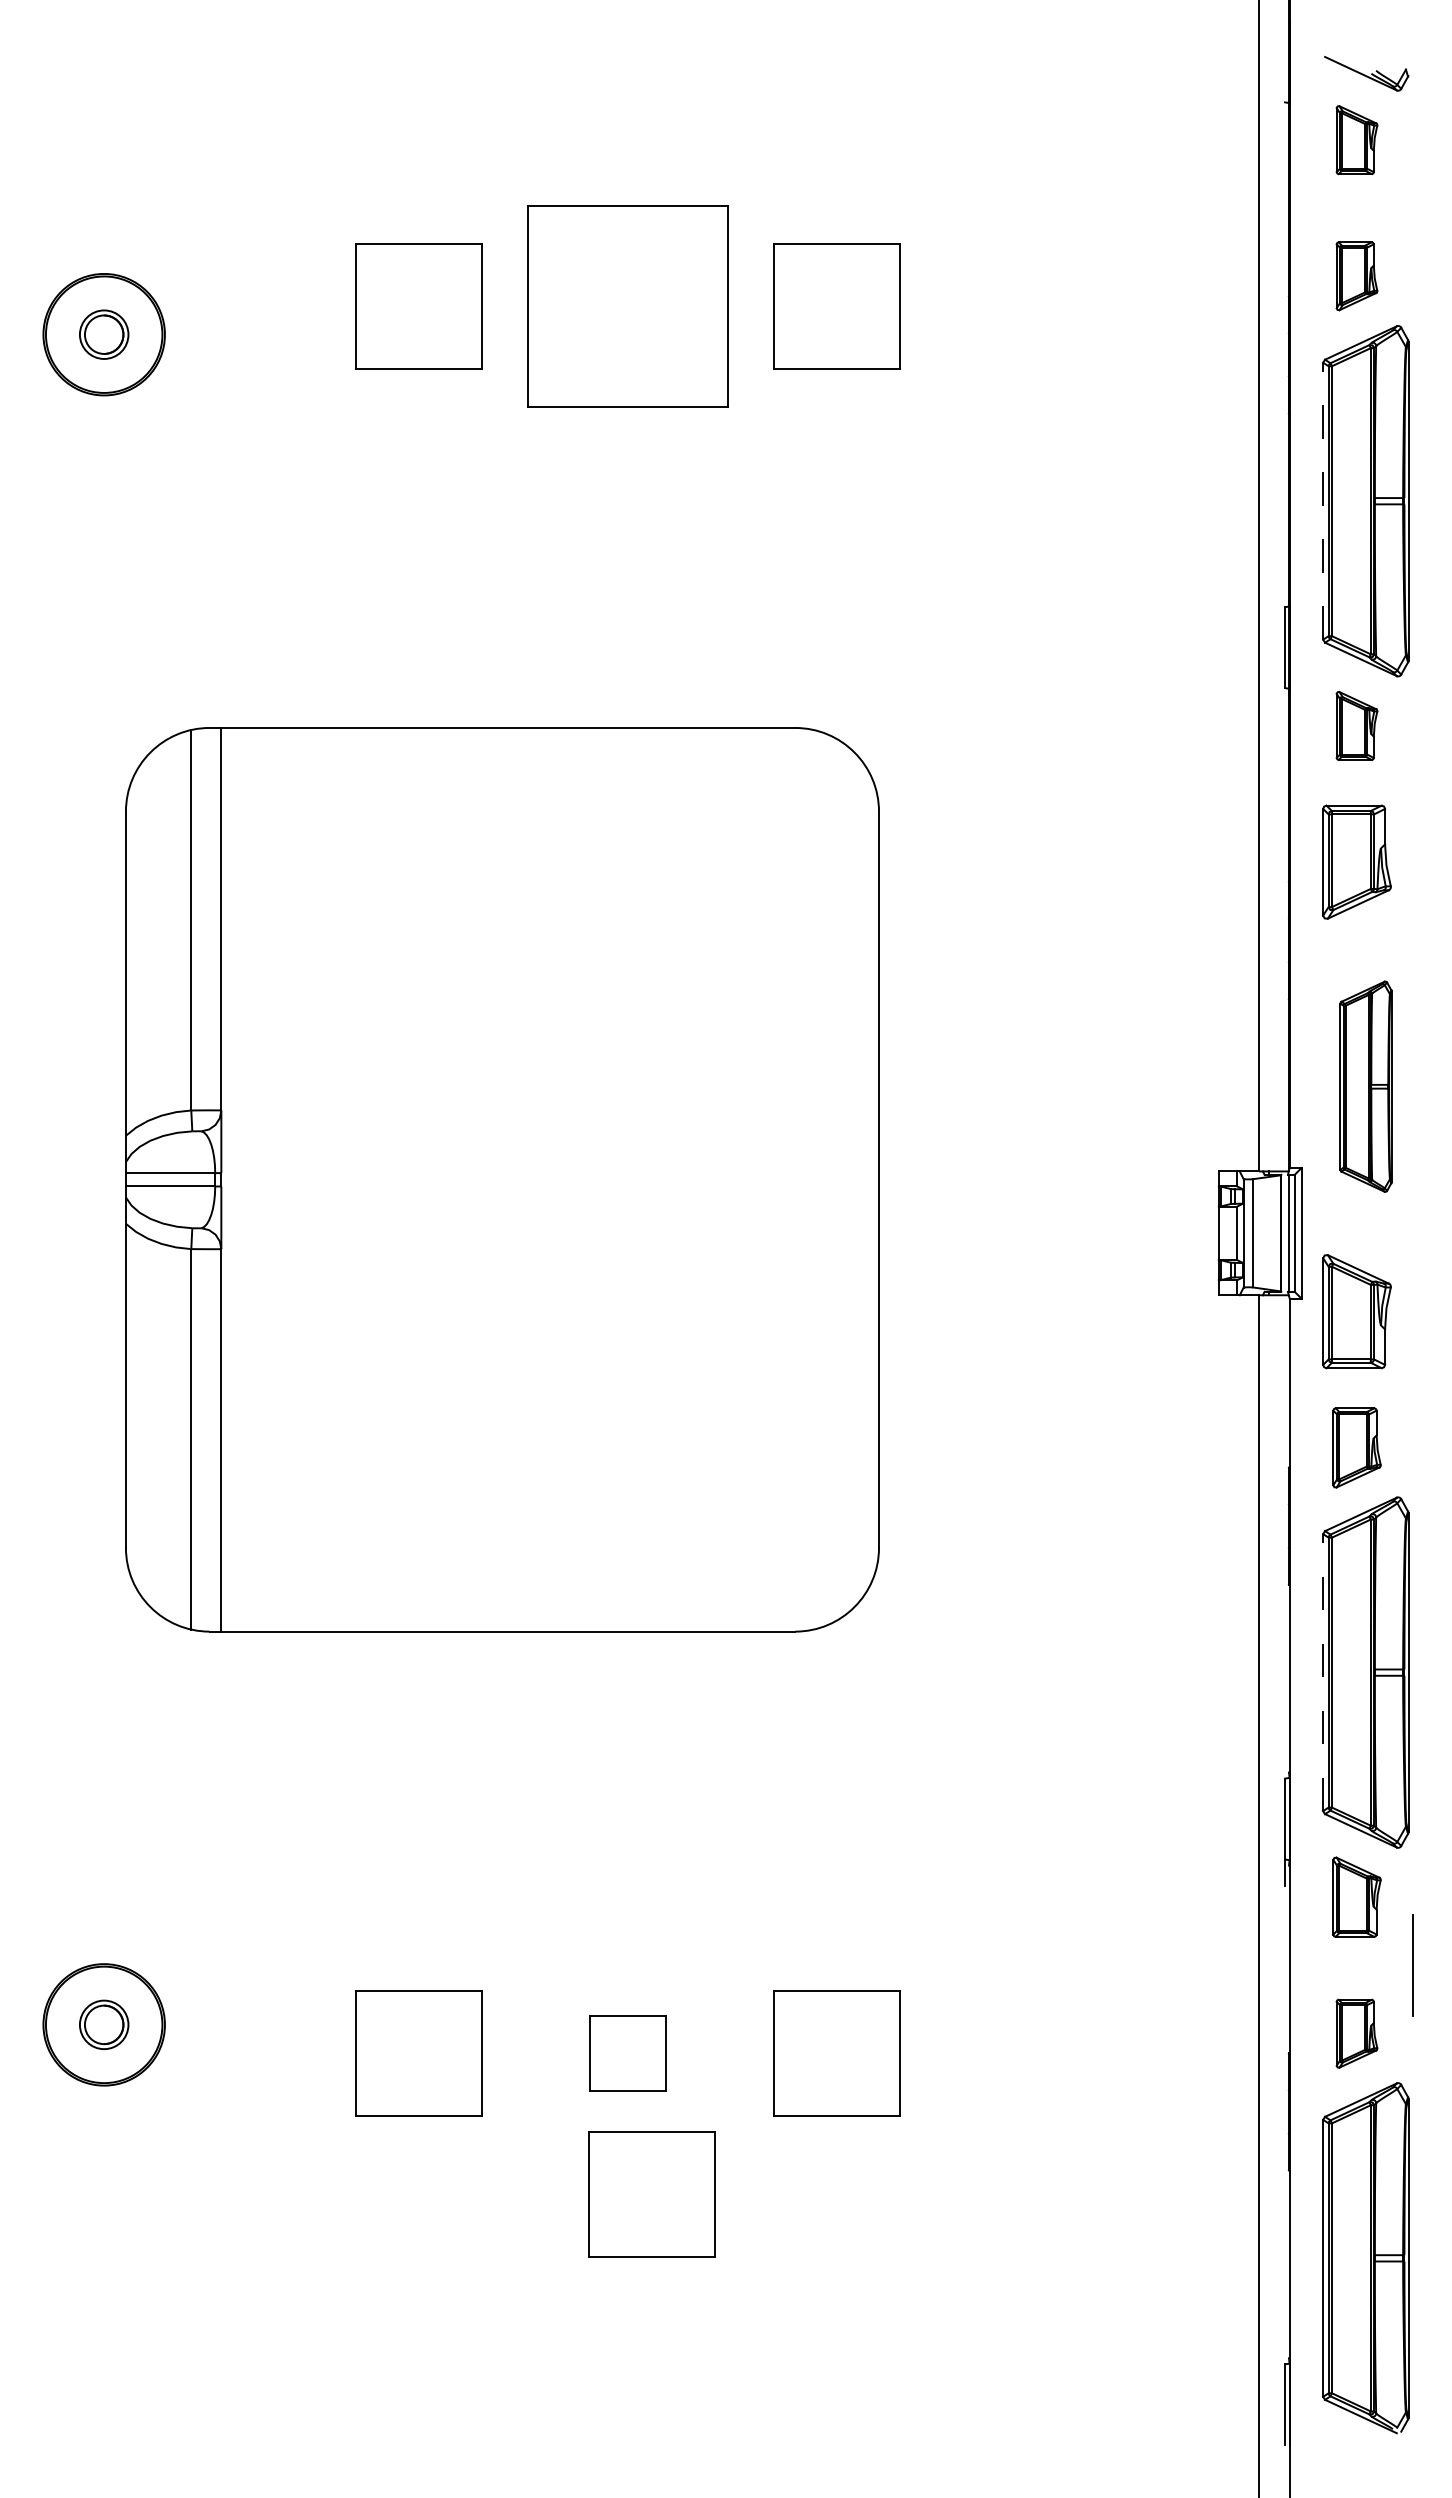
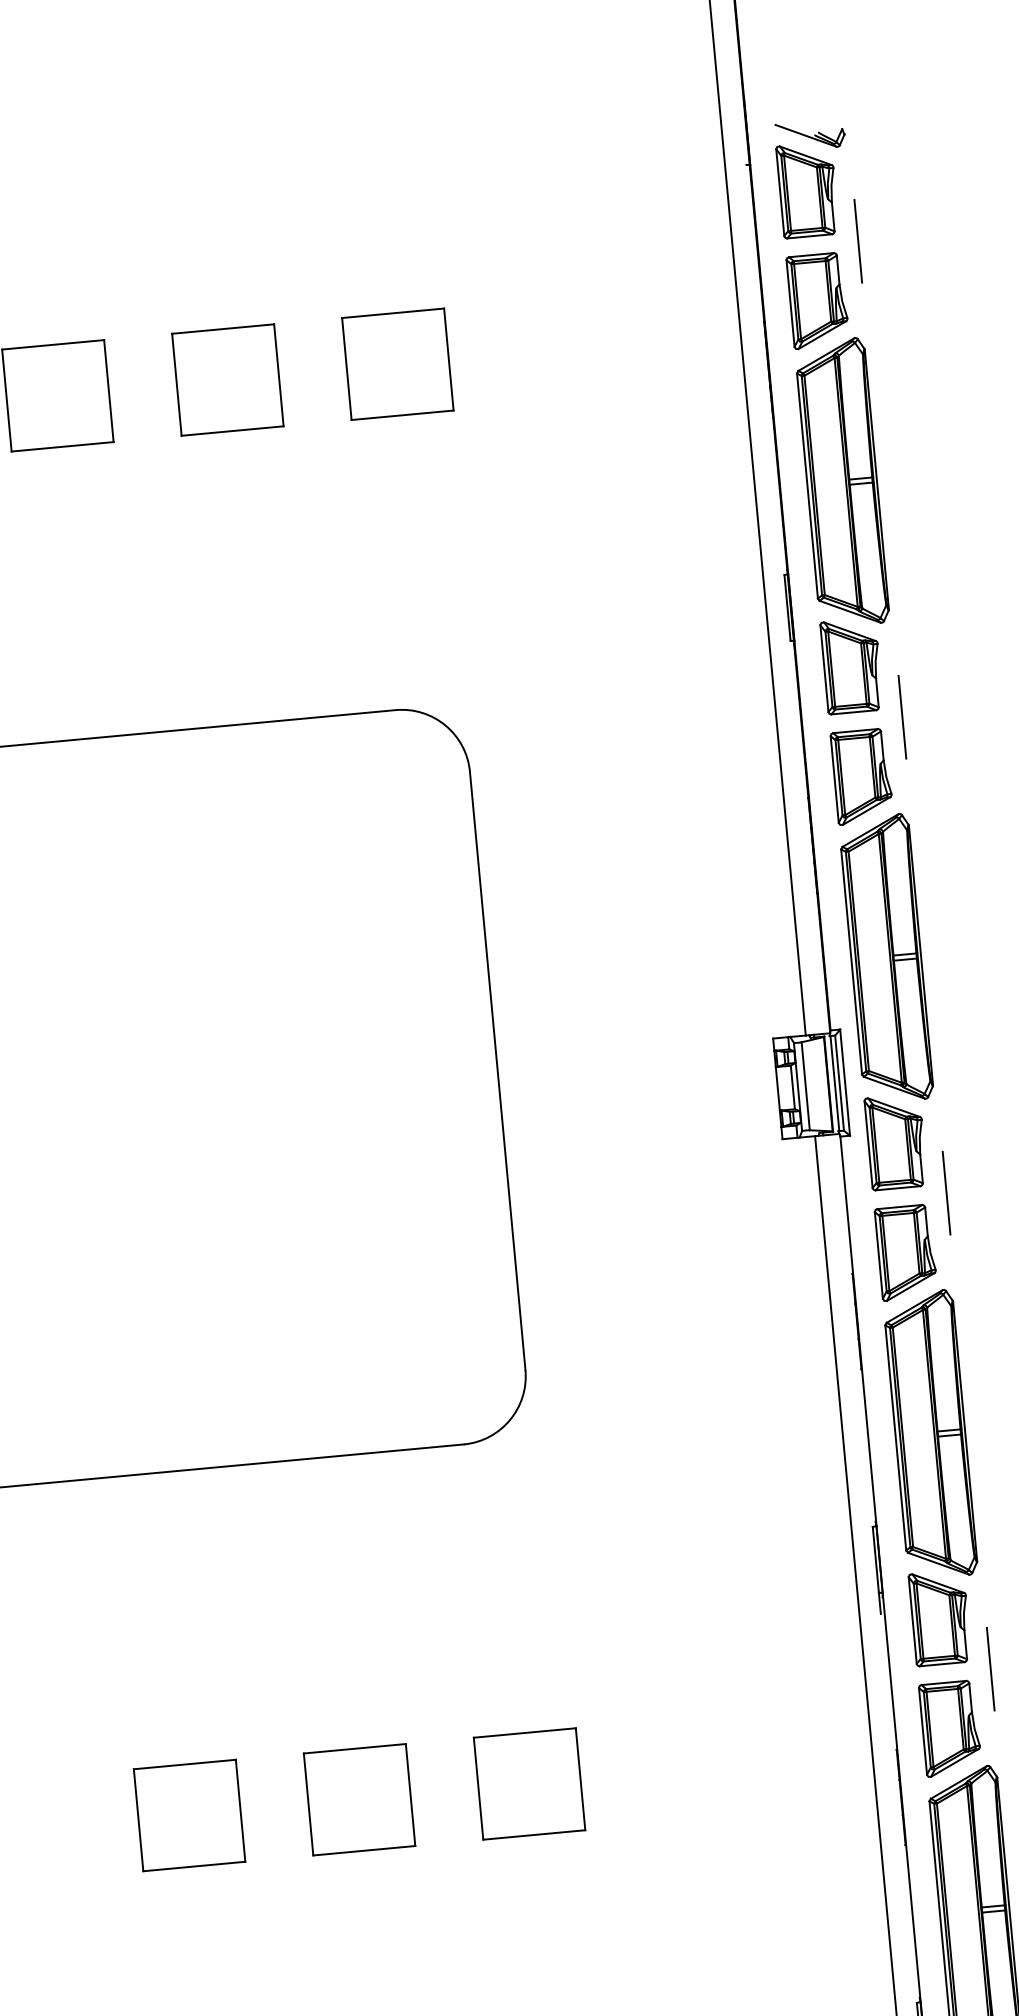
part: (1356, 139) -> (807, 189), size x1.67
line: (1412, 208) -> (858, 241), added
part: (1356, 275) -> (817, 300), size x1.67
part: (627, 306) -> (227, 380), size x0.62
line: (1323, 500) -> (807, 485), dashed -> solid
part: (1356, 725) -> (851, 665), size x1.67
line: (1412, 793) -> (902, 716), added
part: (1365, 1086) -> (886, 958), size x1.67
line: (1412, 1379) -> (946, 1193), added
part: (1356, 1447) -> (905, 1252), size x1.43
line: (1323, 1672) -> (896, 1437), dashed -> solid
part: (1356, 1896) -> (939, 1617), size x1.43
part: (1356, 2033) -> (950, 1728), size x1.67
part: (627, 2053) -> (359, 1799), size x1.67
part: (651, 2194) -> (389, 1912), removed

